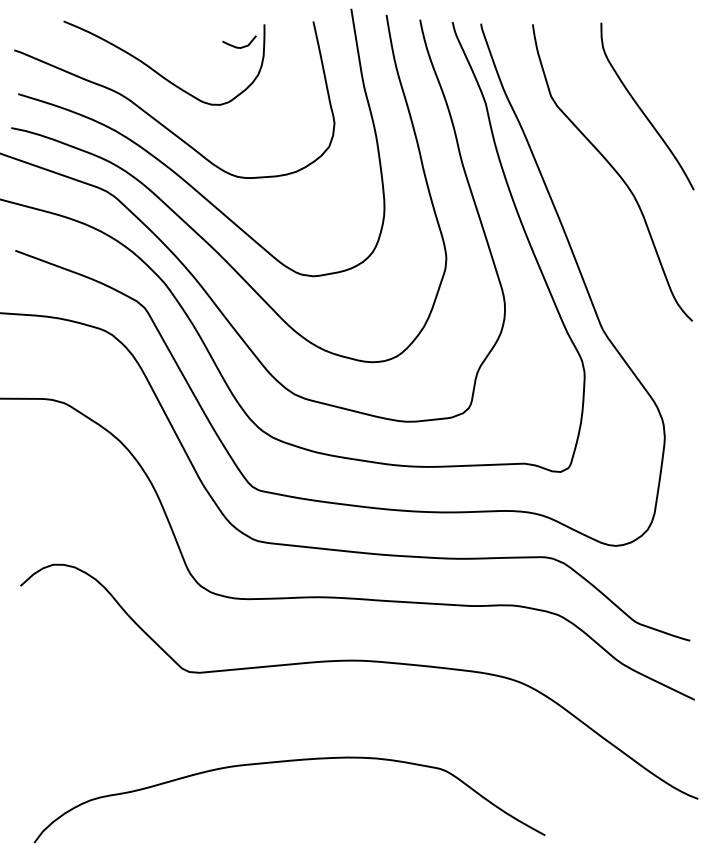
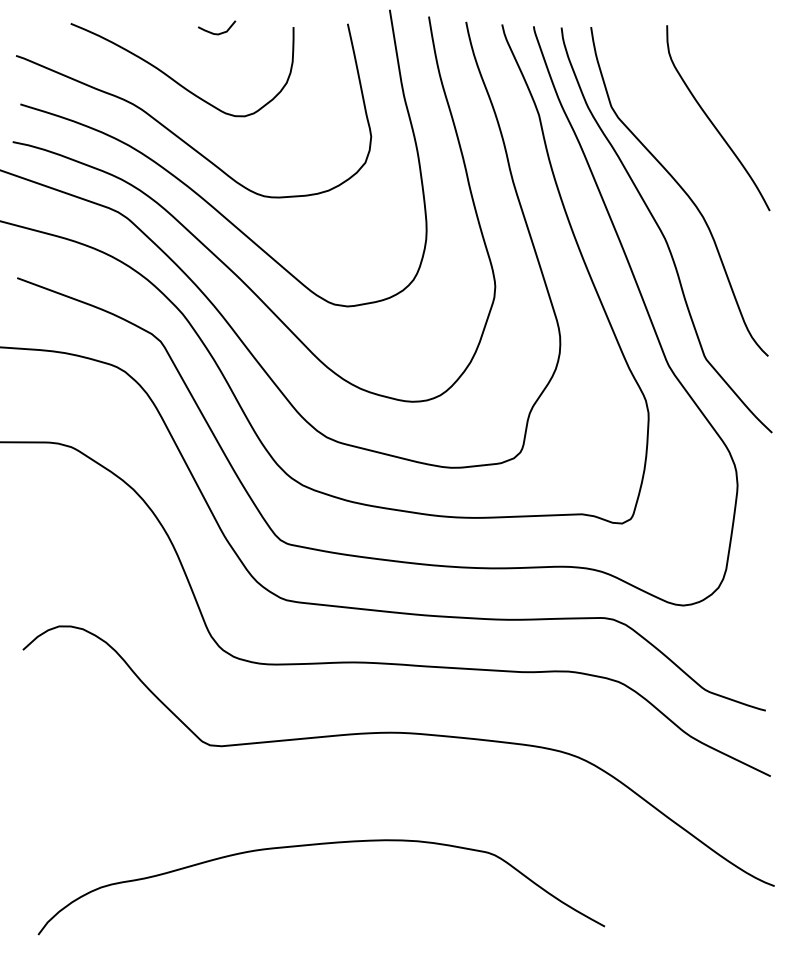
curve: (238, 46) -> (215, 32), moved
curve: (597, 209) -> (662, 232), added

